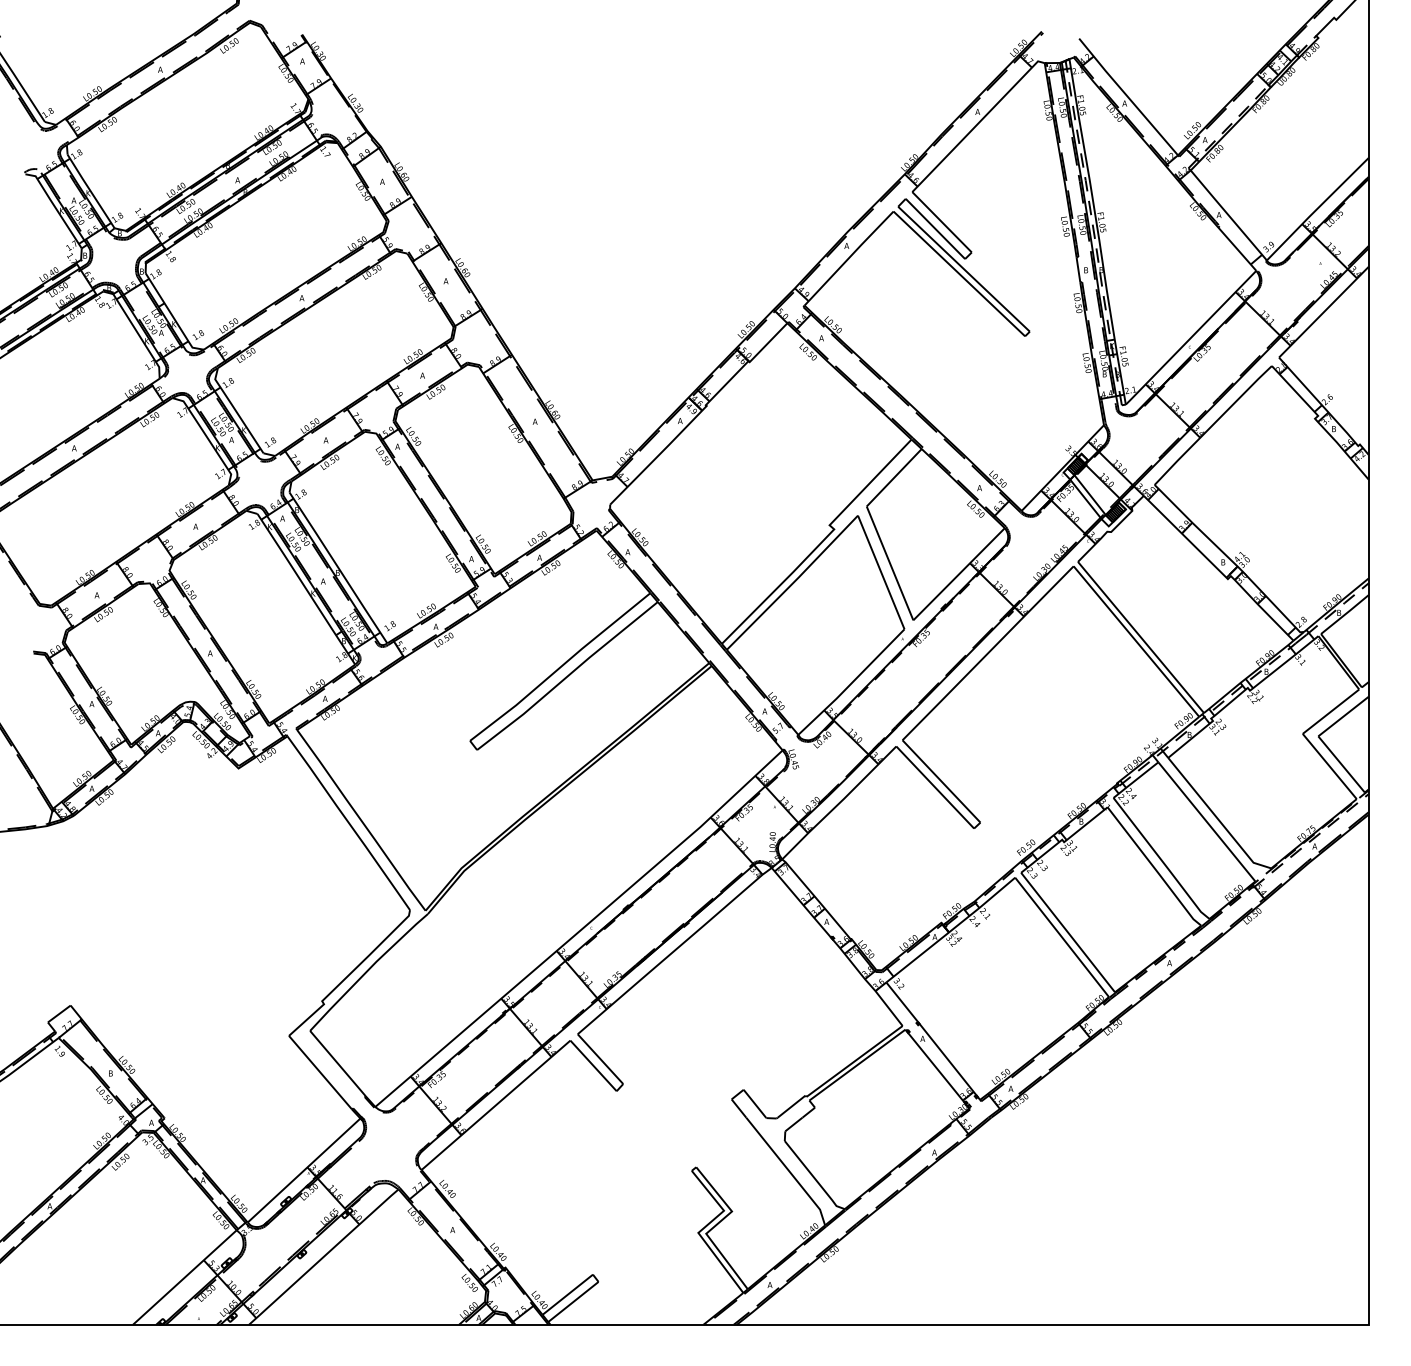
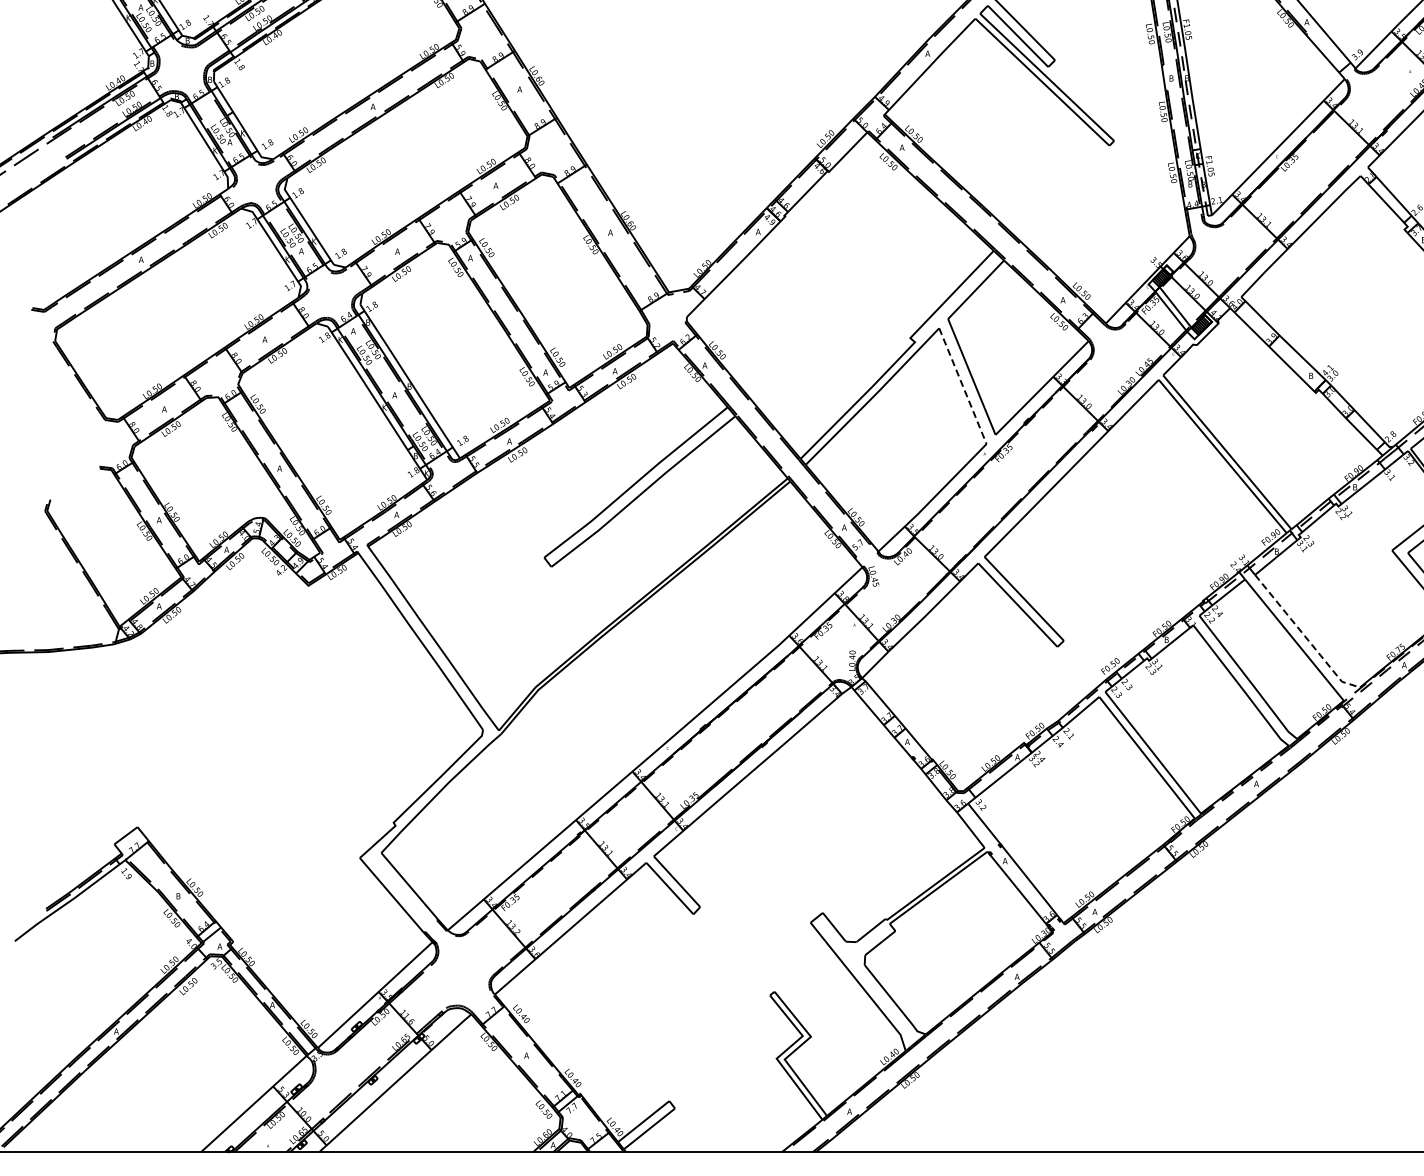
line: (881, 572) -> (963, 386), solid -> dashed
line: (1217, 818) -> (1305, 636), solid -> dashed

